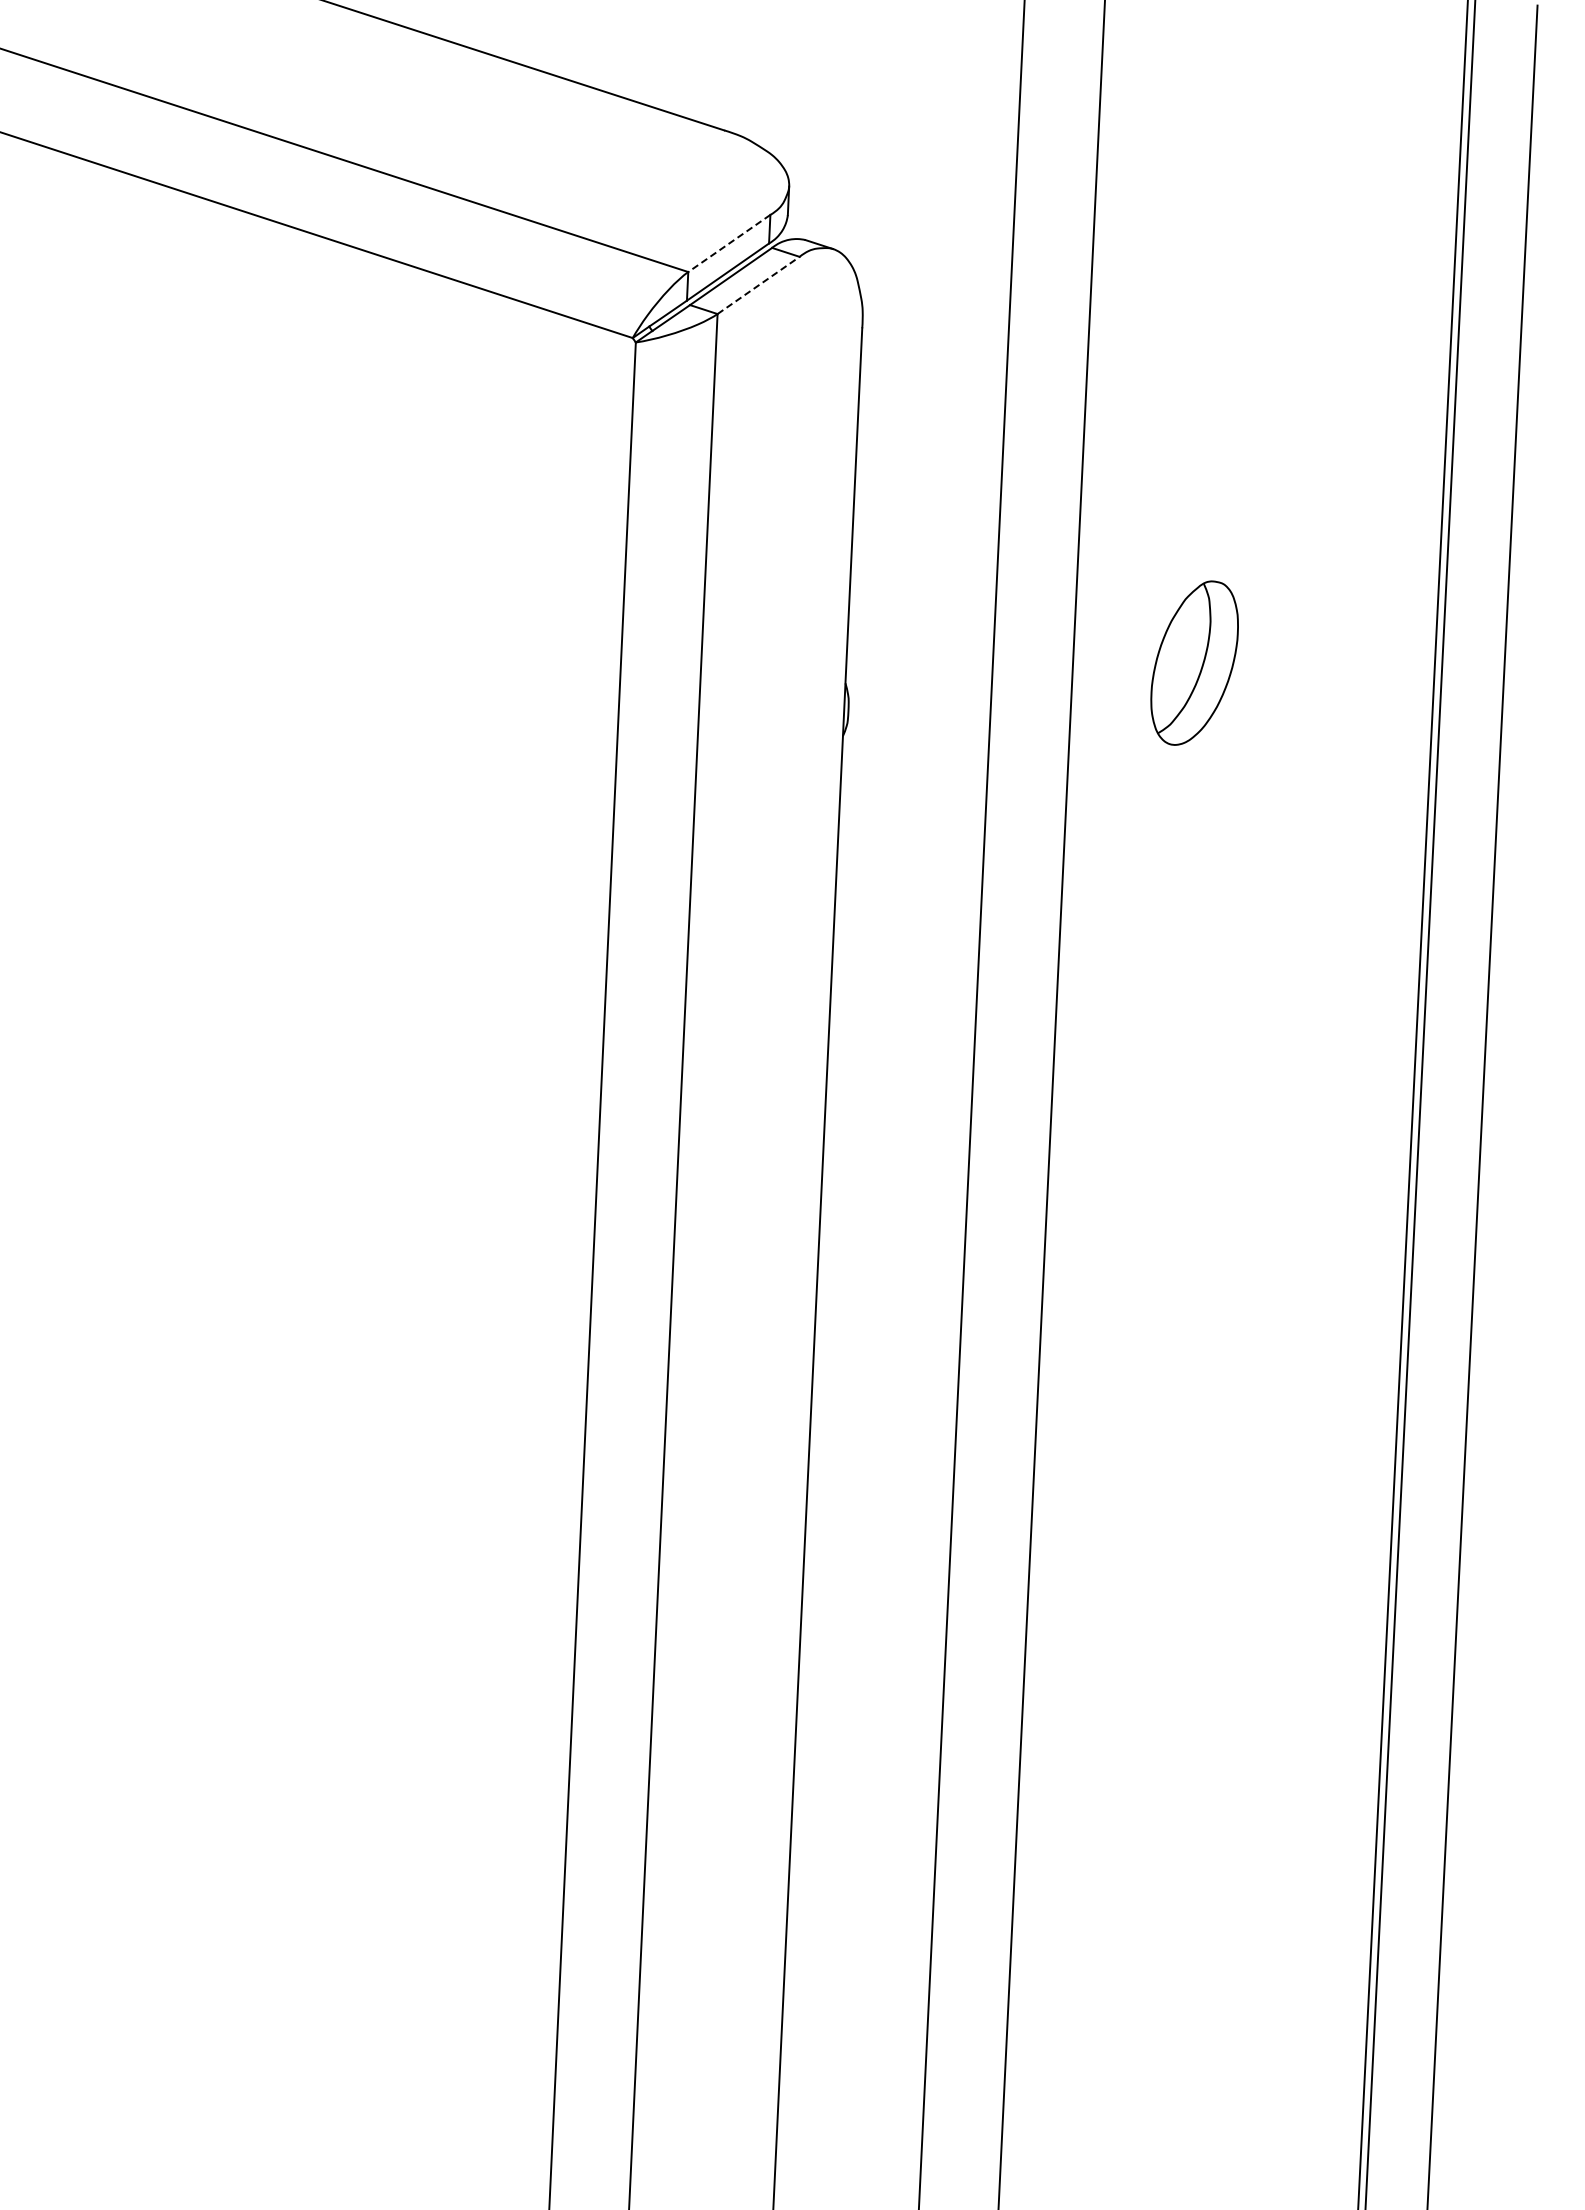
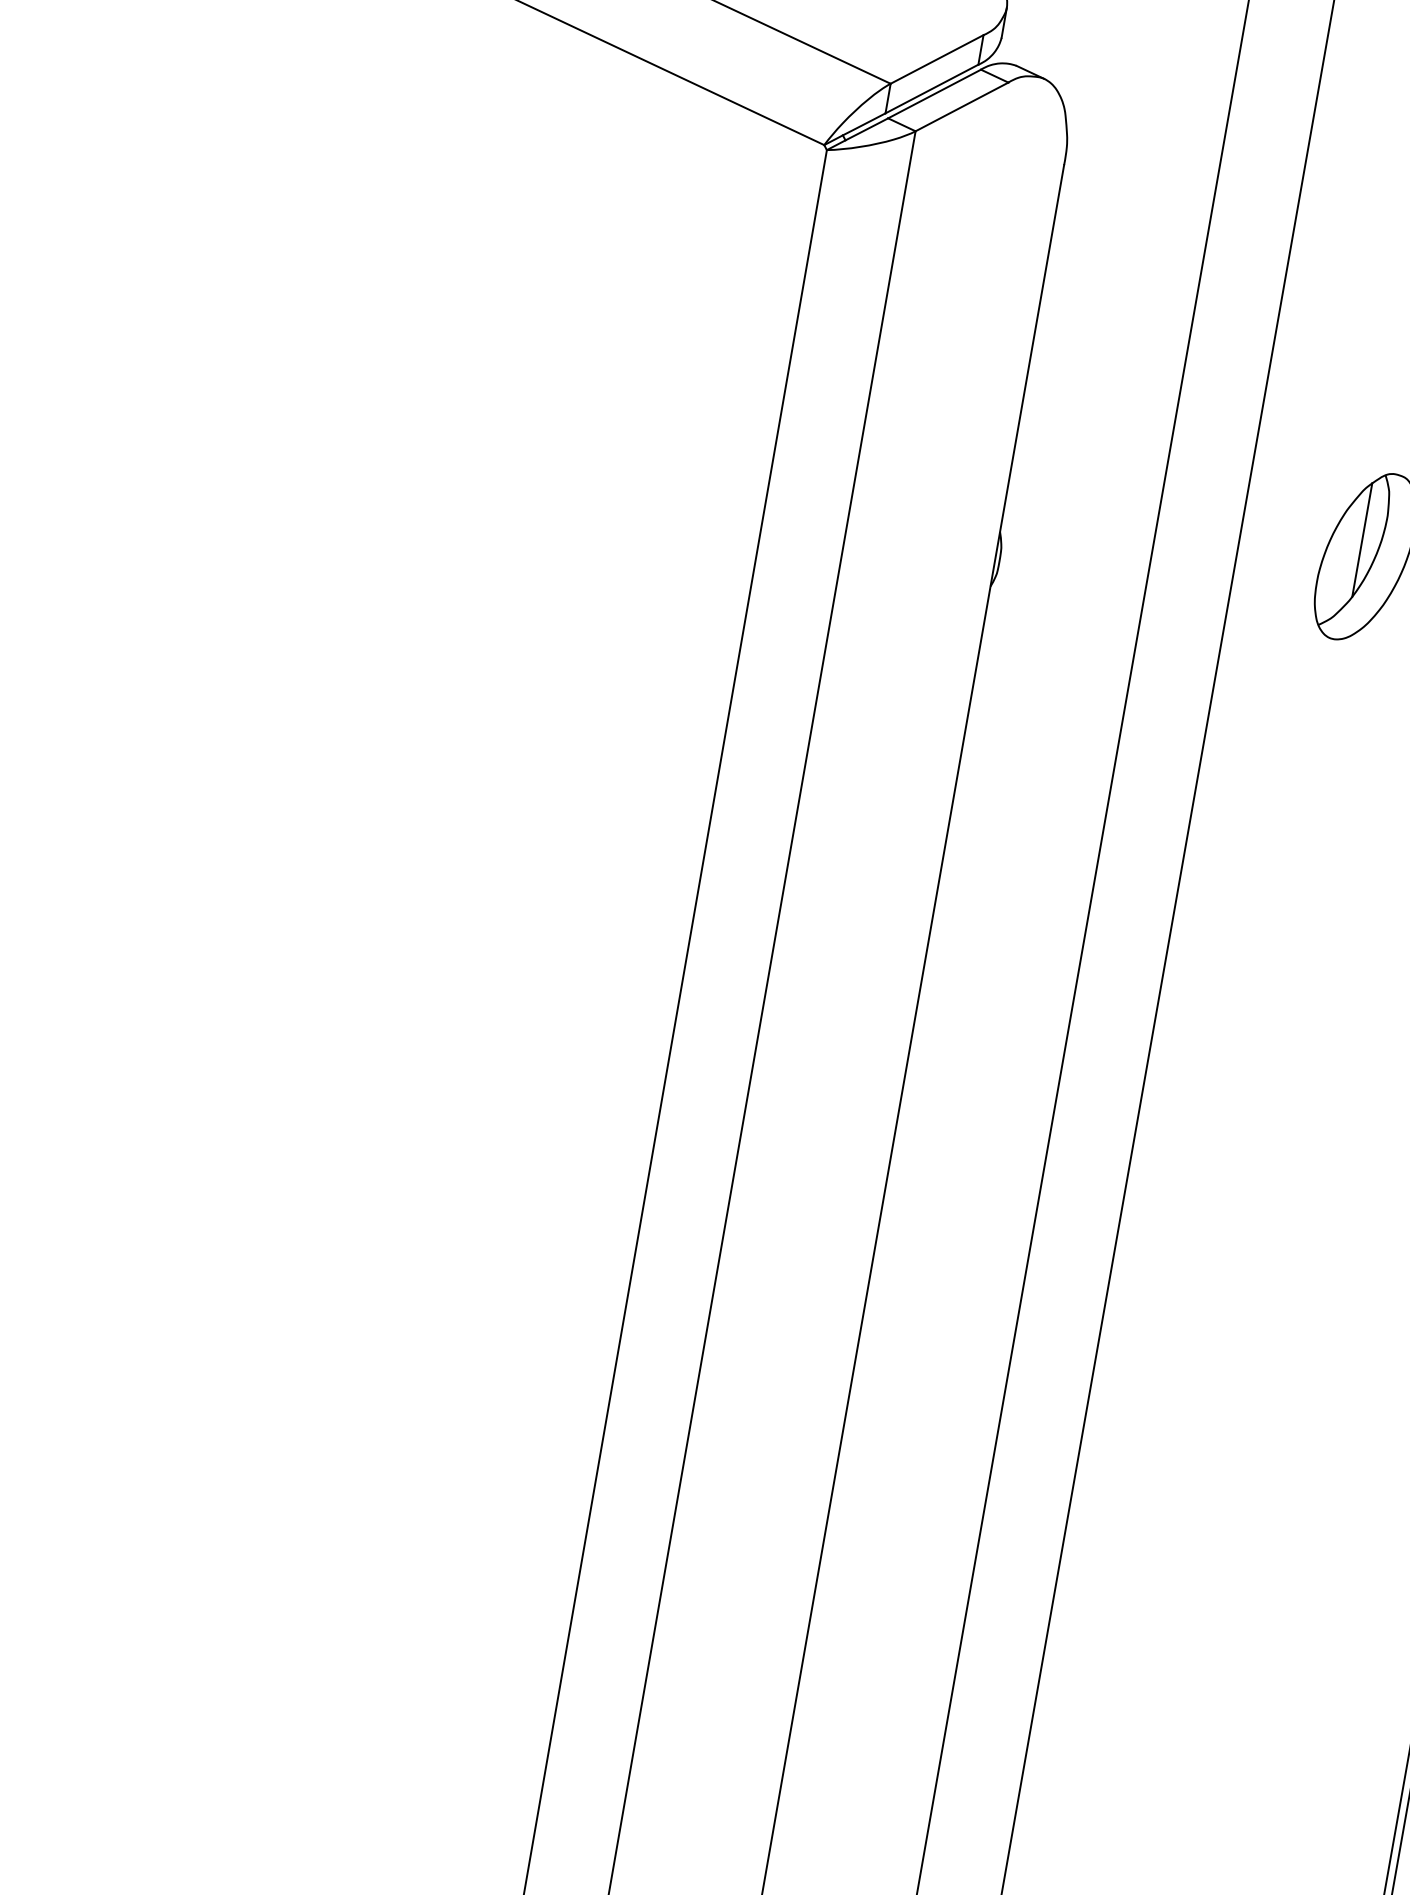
line: (728, 243) -> (936, 59), dashed -> solid
line: (759, 285) -> (962, 107), dashed -> solid
line: (1189, 647) -> (1362, 539), added

